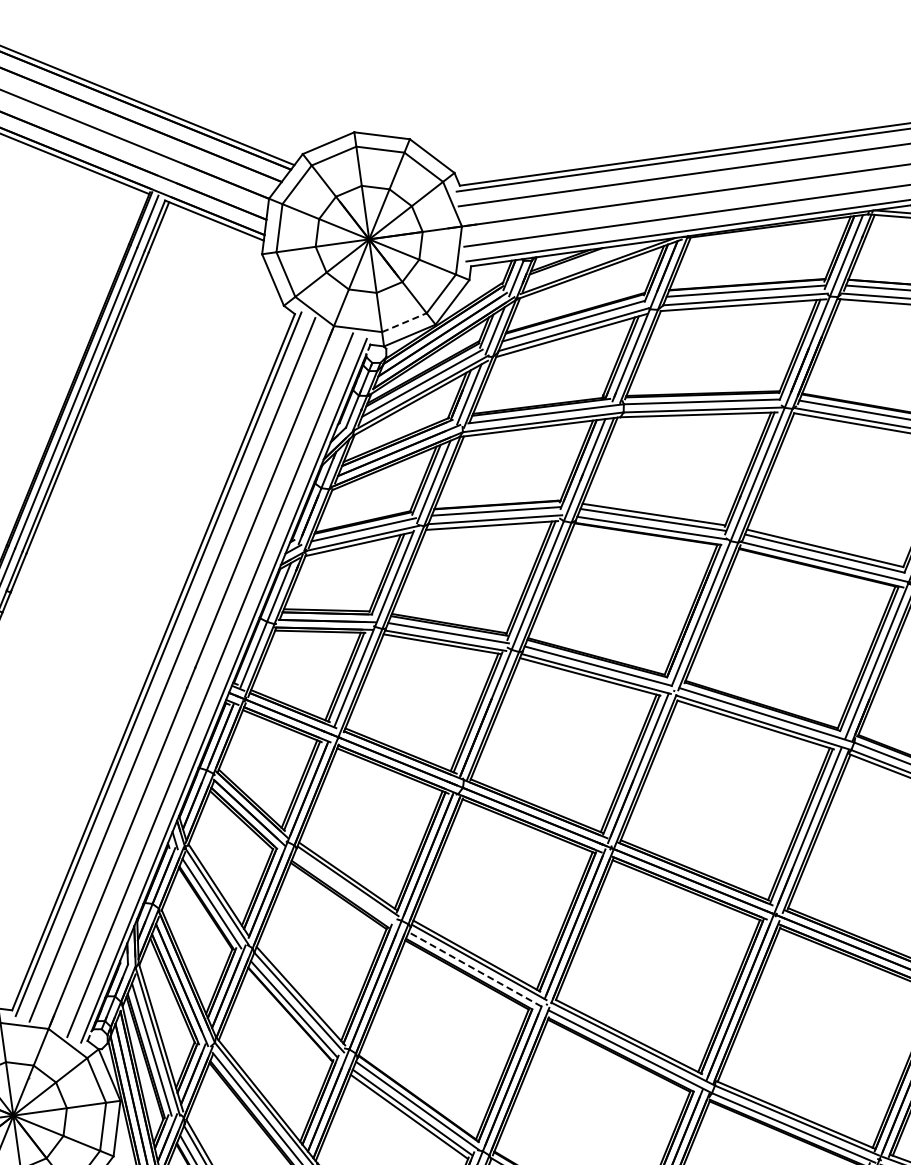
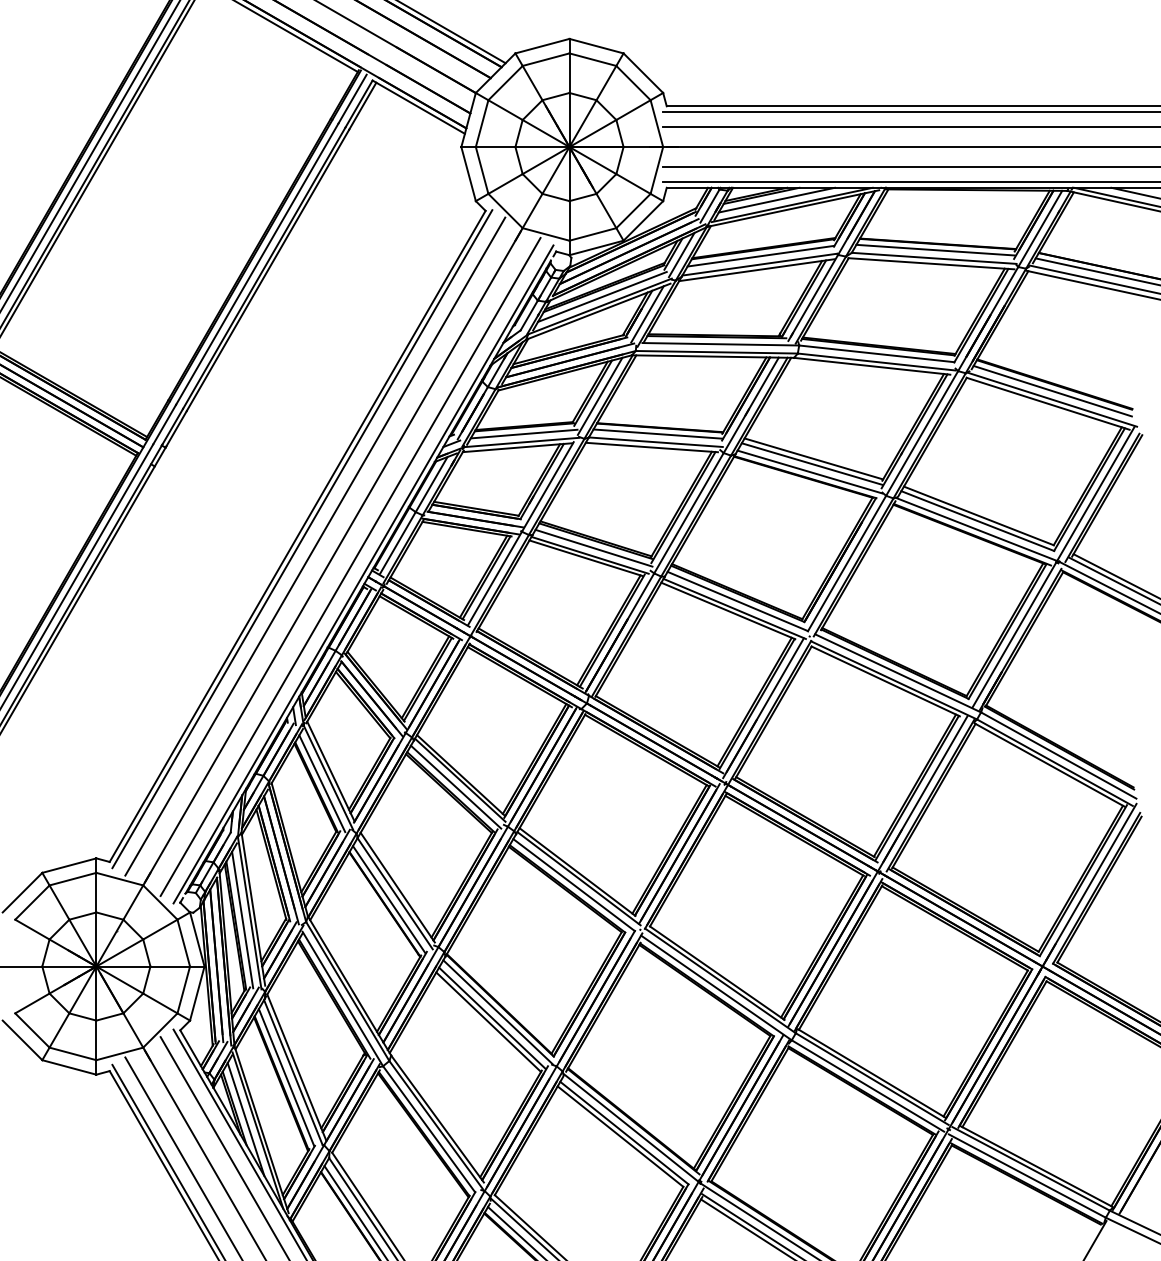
line: (581, 262) -> (776, 199), added
line: (404, 322) -> (593, 234), dashed -> solid
line: (344, 888) -> (455, 786), added
line: (474, 968) -> (573, 884), dashed -> solid

